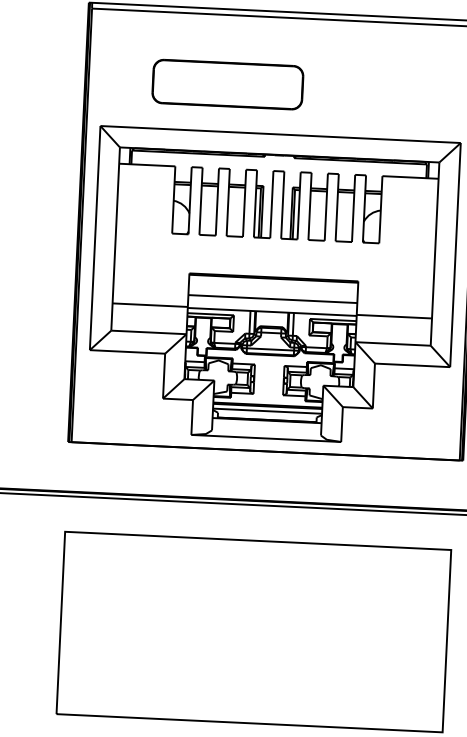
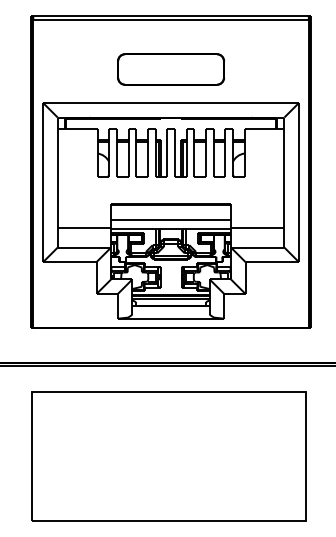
part: (228, 84) -> (171, 69), moved

